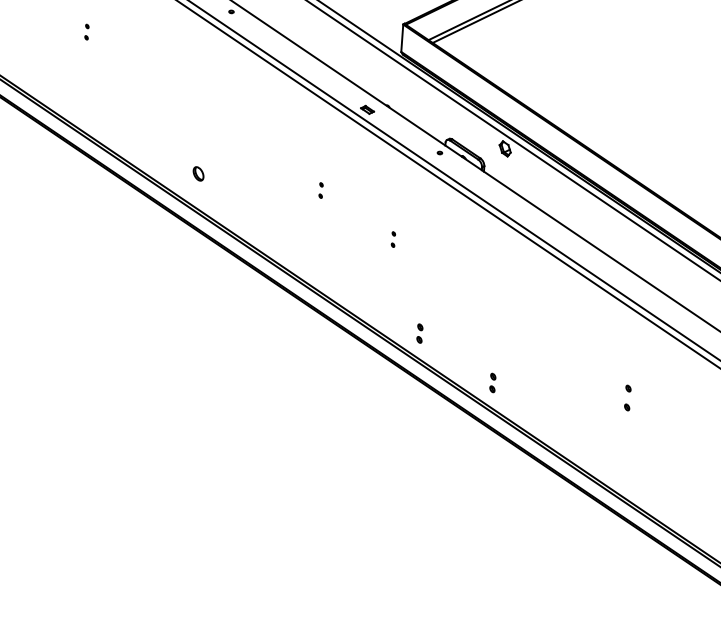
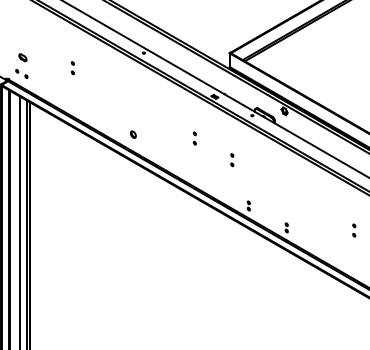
part: (85, 32) -> (72, 68), size x1.67
part: (320, 190) -> (194, 138), size x1.67
part: (393, 240) -> (232, 160), size x1.67

